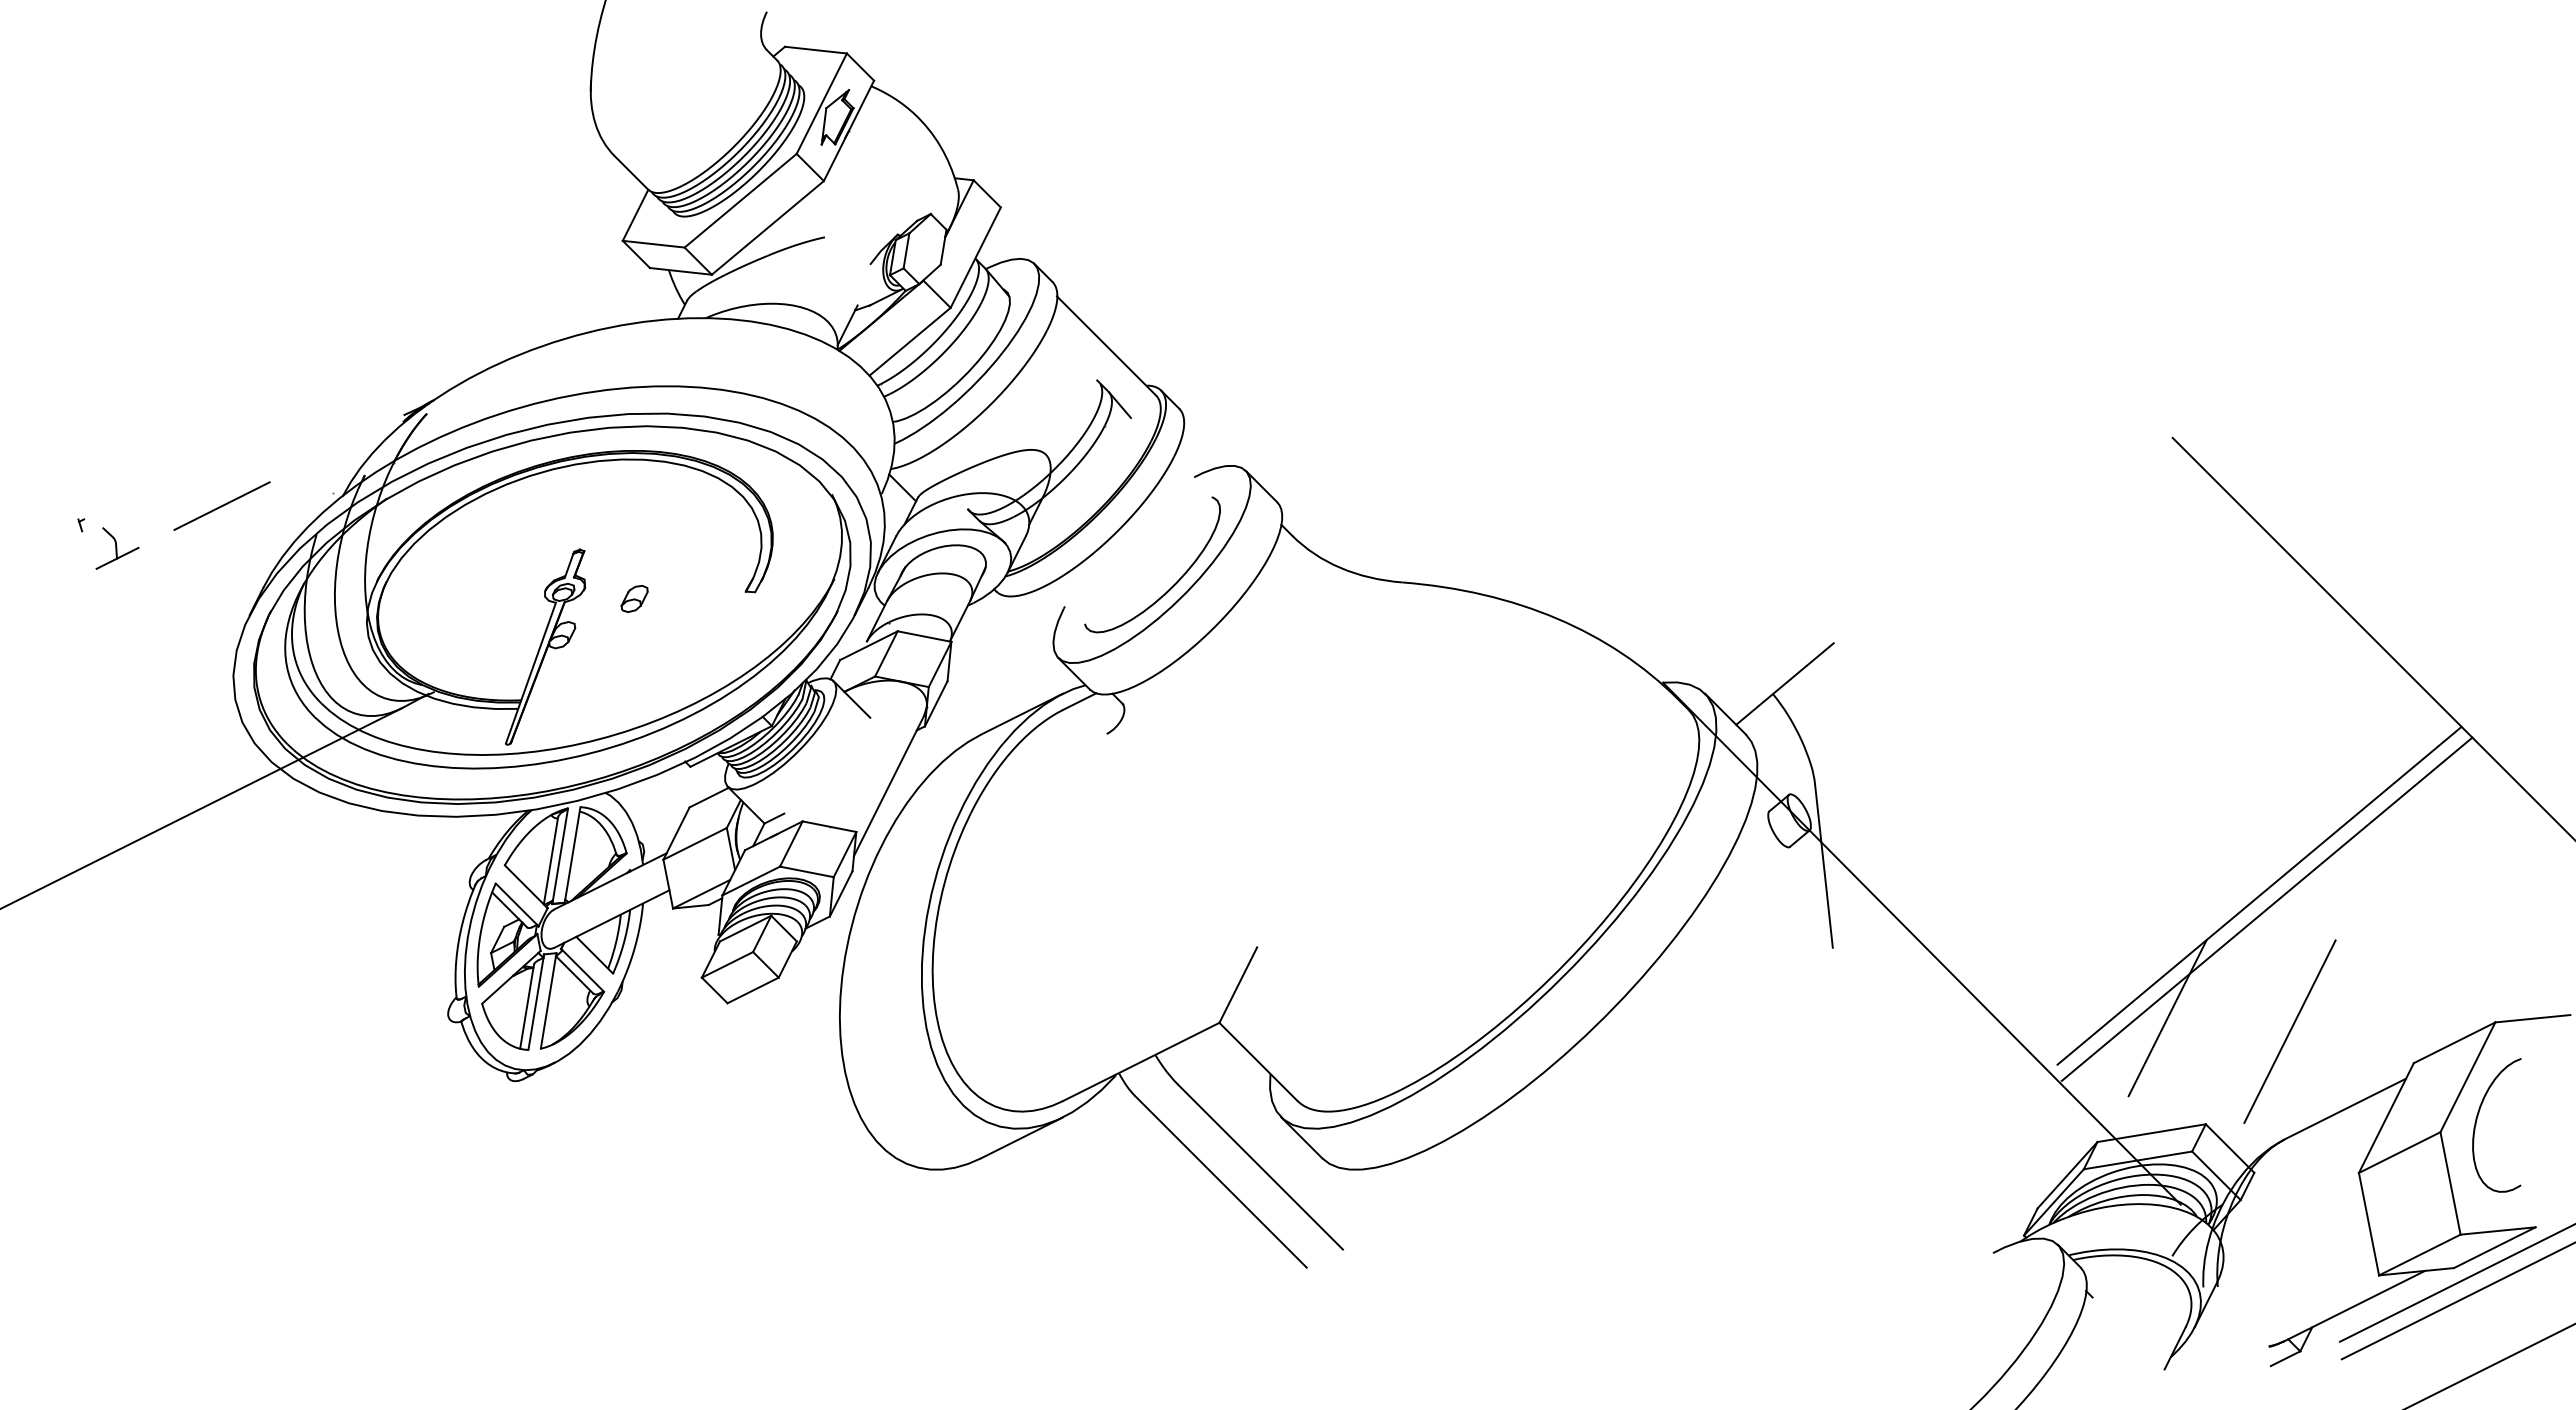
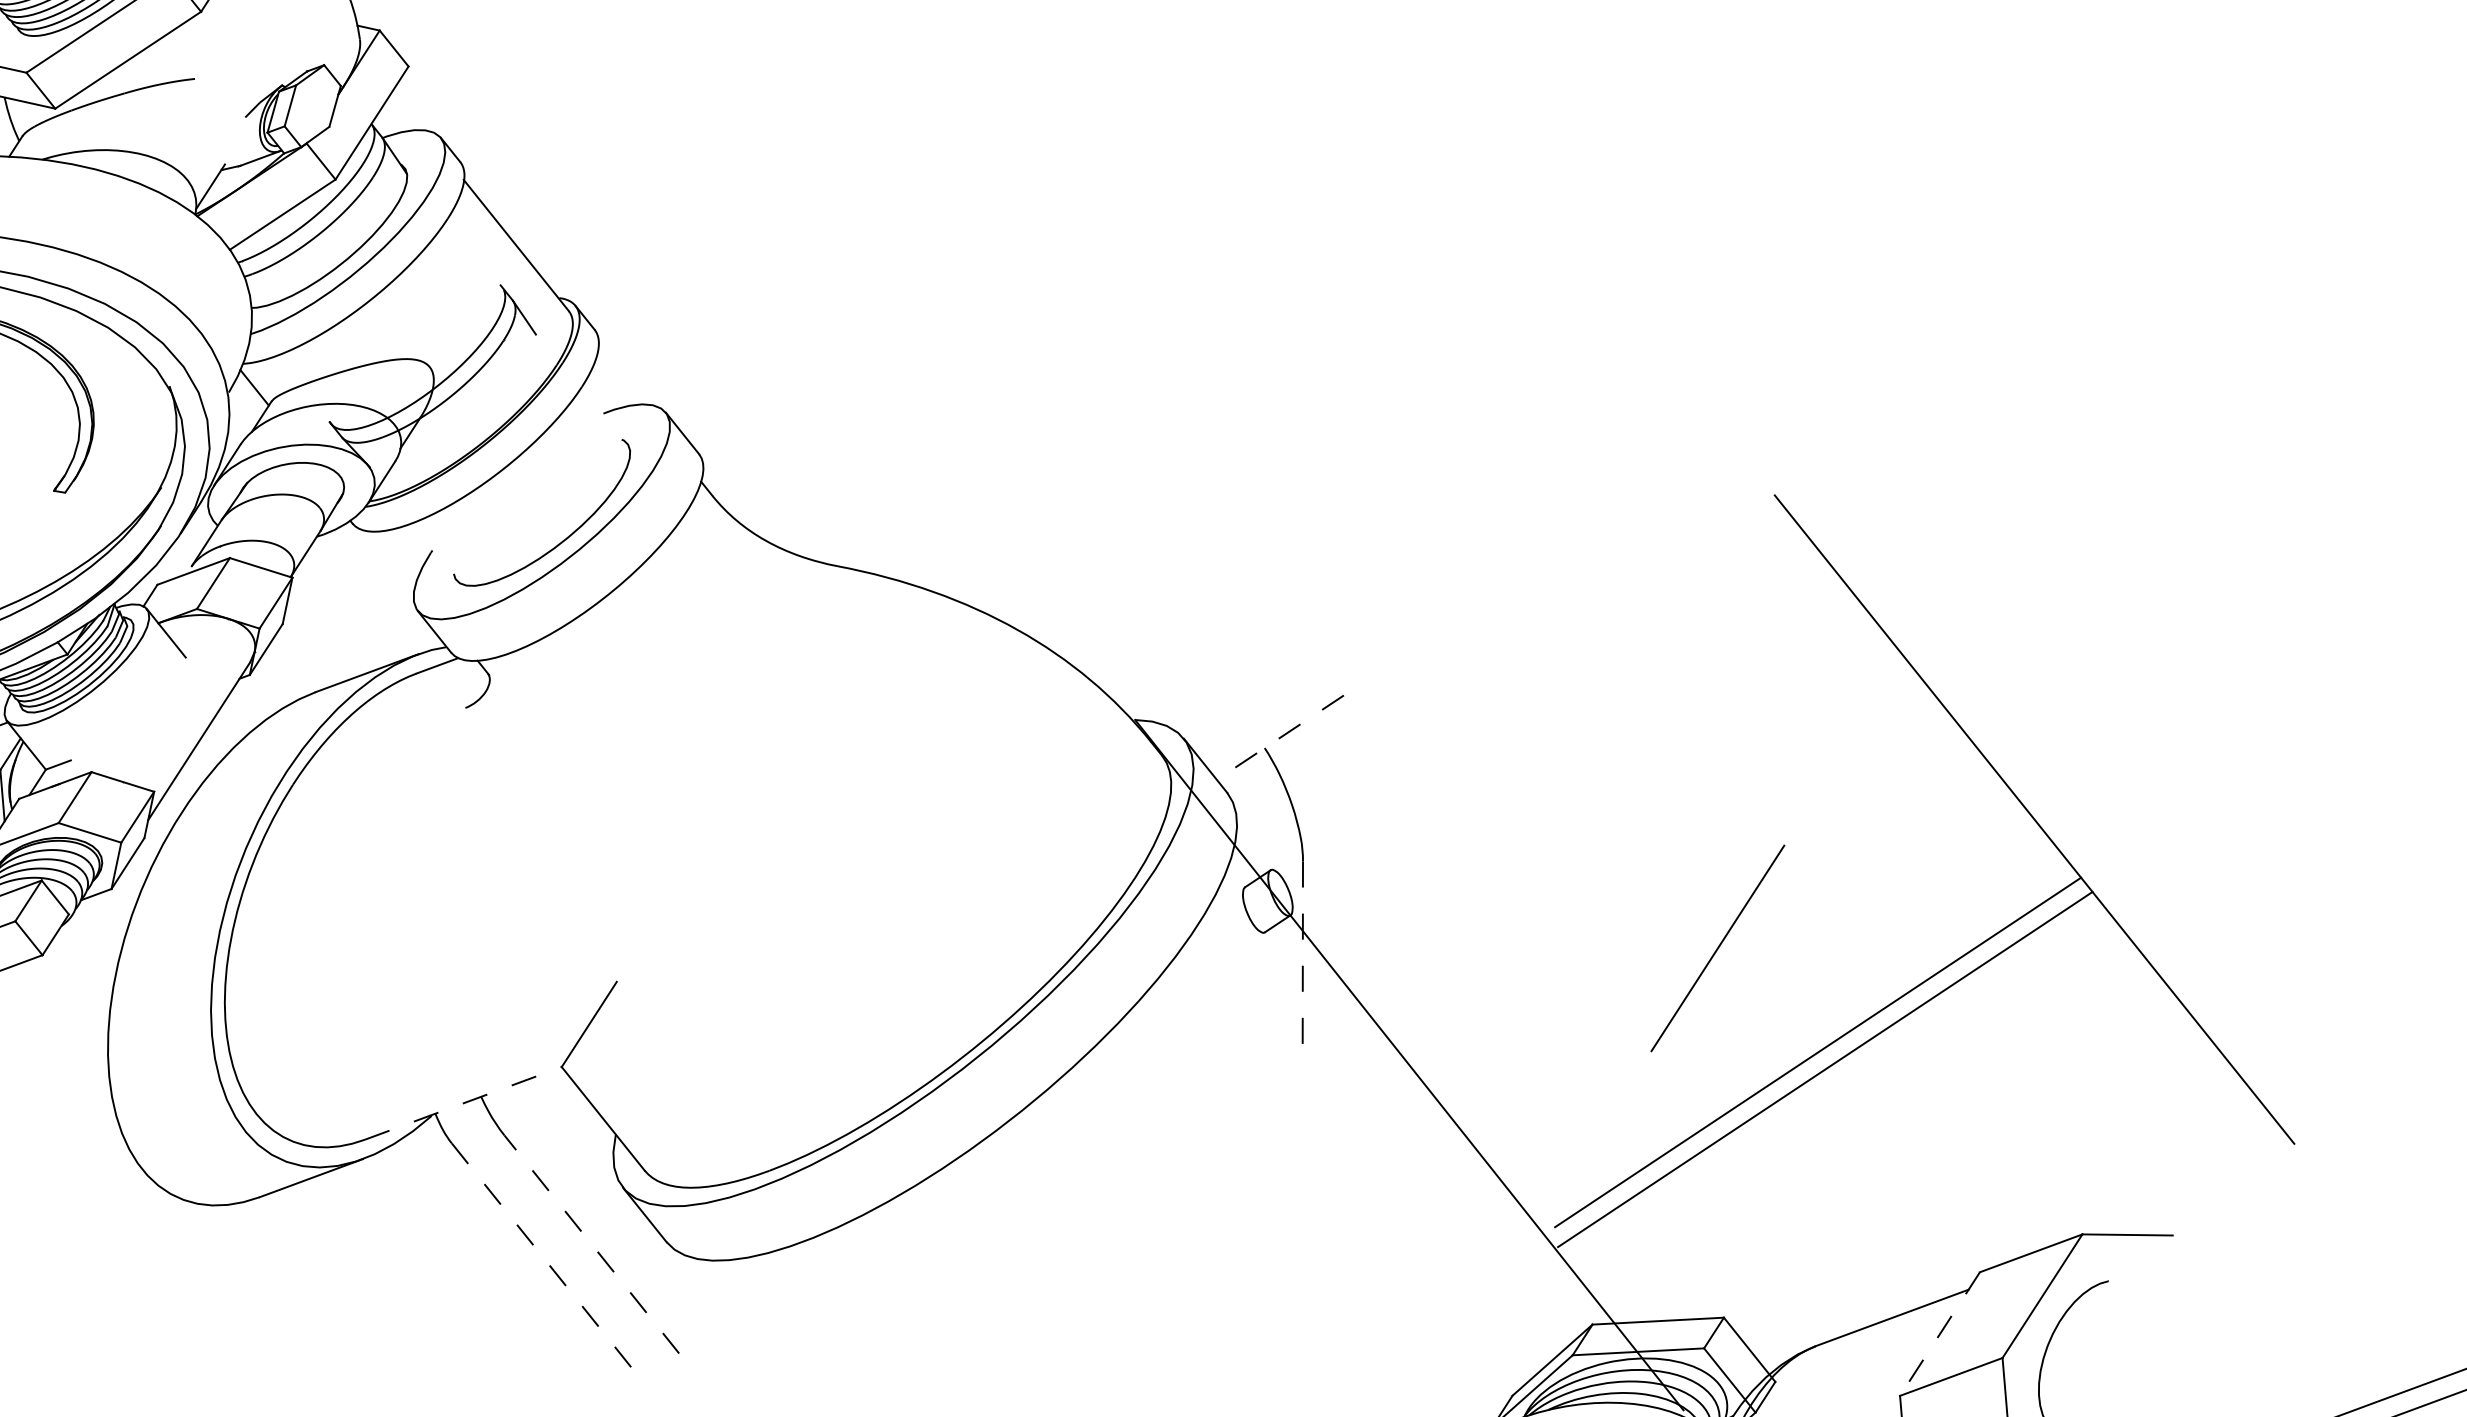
line: (1784, 684) -> (1279, 738), solid -> dashed
line: (1824, 866) -> (1303, 960), solid -> dashed
line: (2167, 1018) -> (1692, 1186), removed
line: (2289, 1031) -> (1717, 948), moved
line: (1141, 1061) -> (463, 1102), solid -> dashed
line: (2386, 1118) -> (1940, 1334), solid -> dashed
line: (1260, 1167) -> (591, 1244), solid -> dashed
line: (1221, 1182) -> (543, 1257), solid -> dashed

